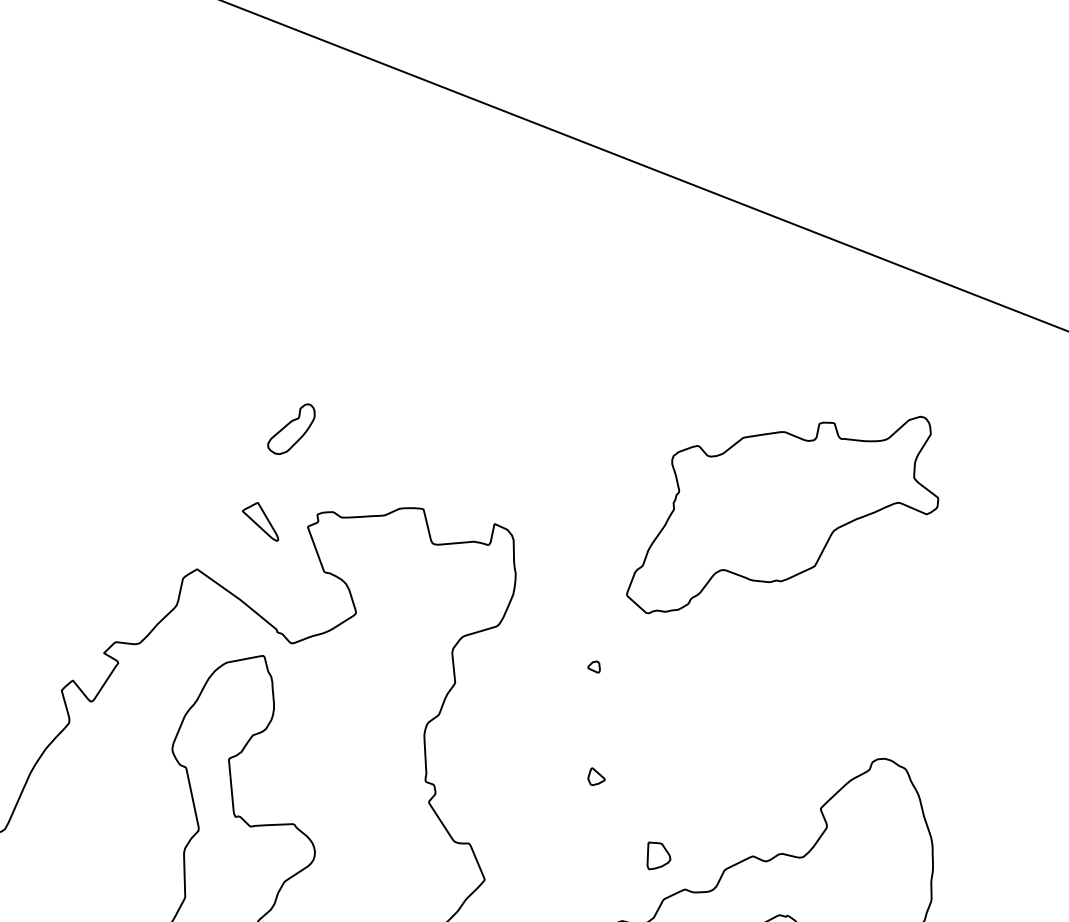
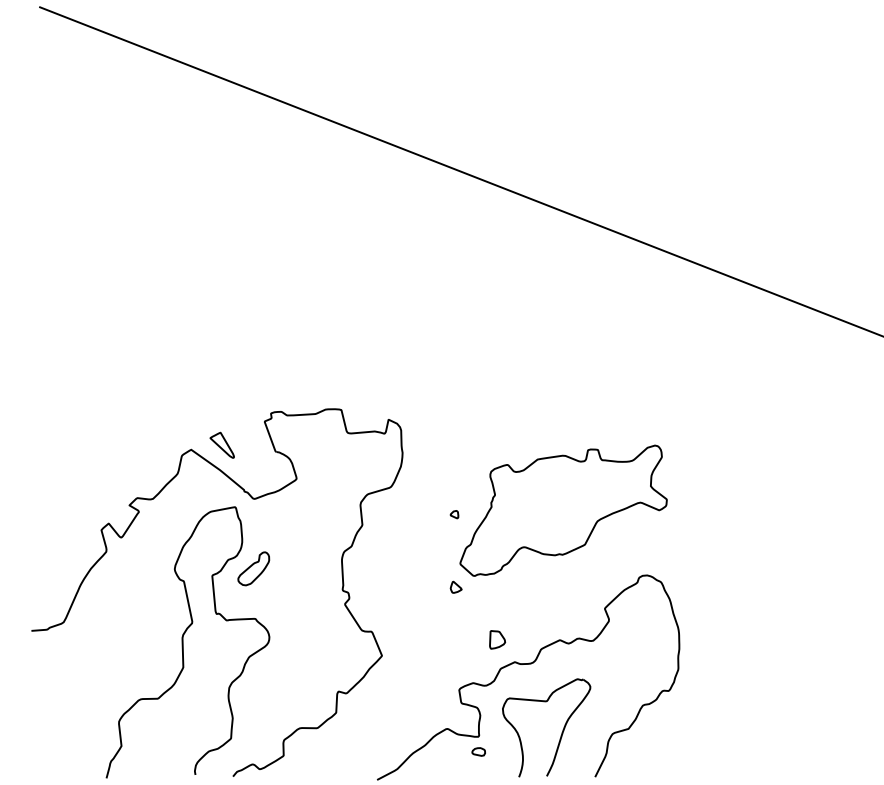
part: (291, 428) -> (253, 568), moved
part: (782, 514) -> (563, 510), moved
part: (259, 520) -> (221, 444), moved

